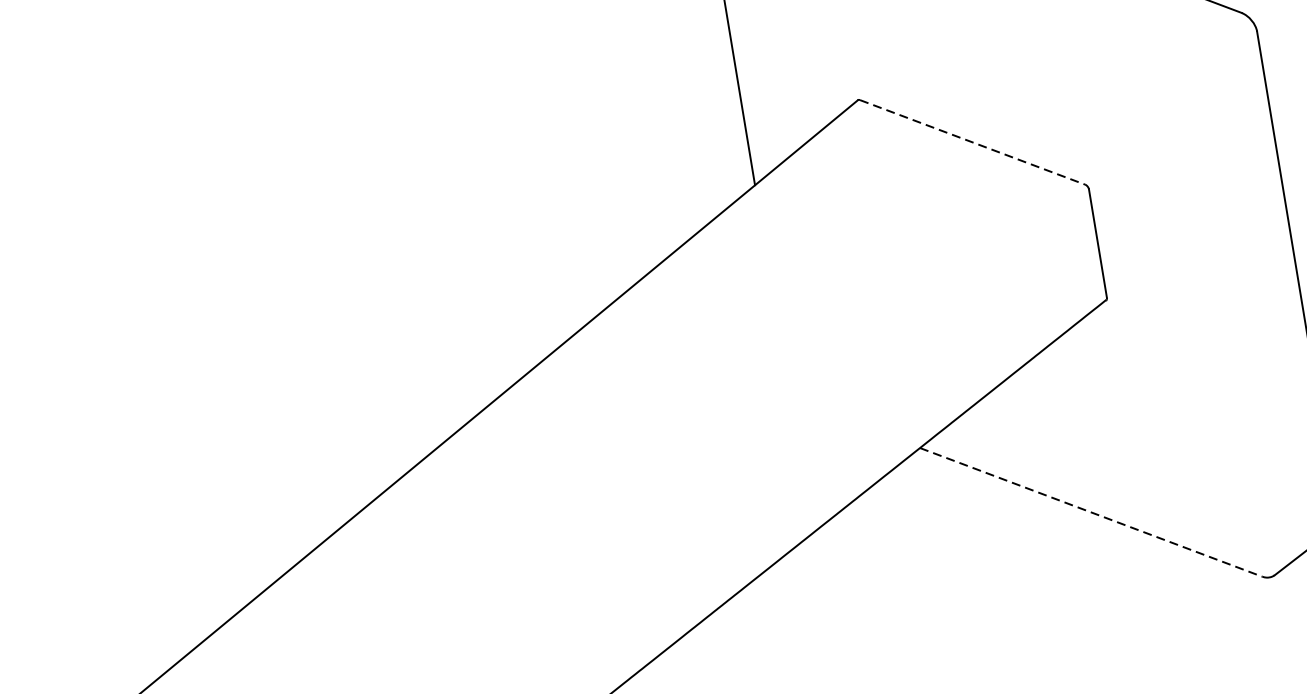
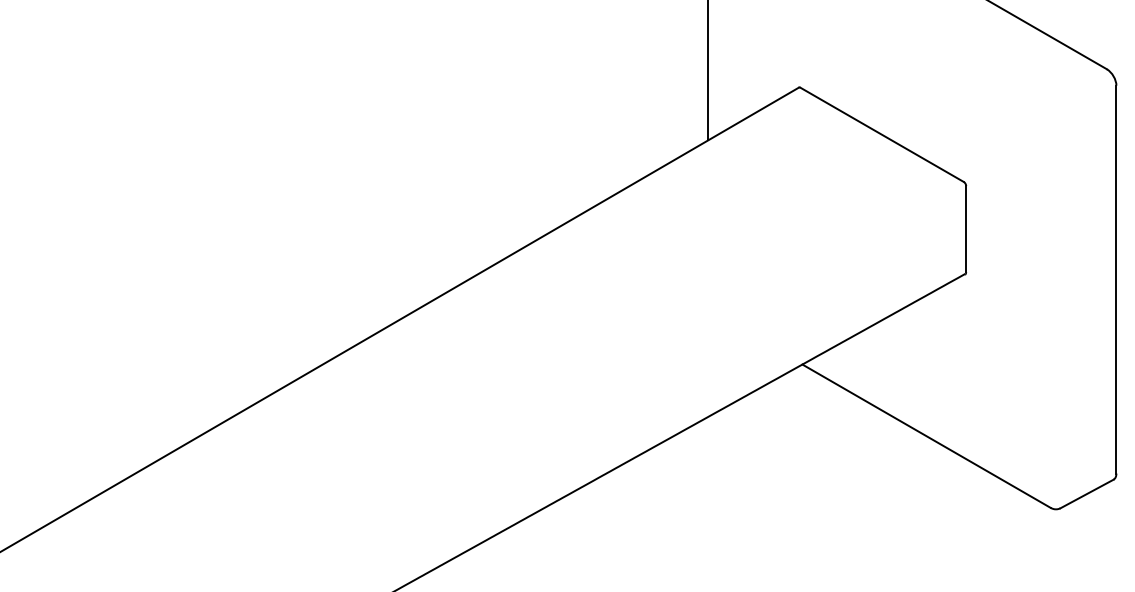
line: (973, 143) -> (882, 135), dashed -> solid
line: (1091, 512) -> (926, 436), dashed -> solid

